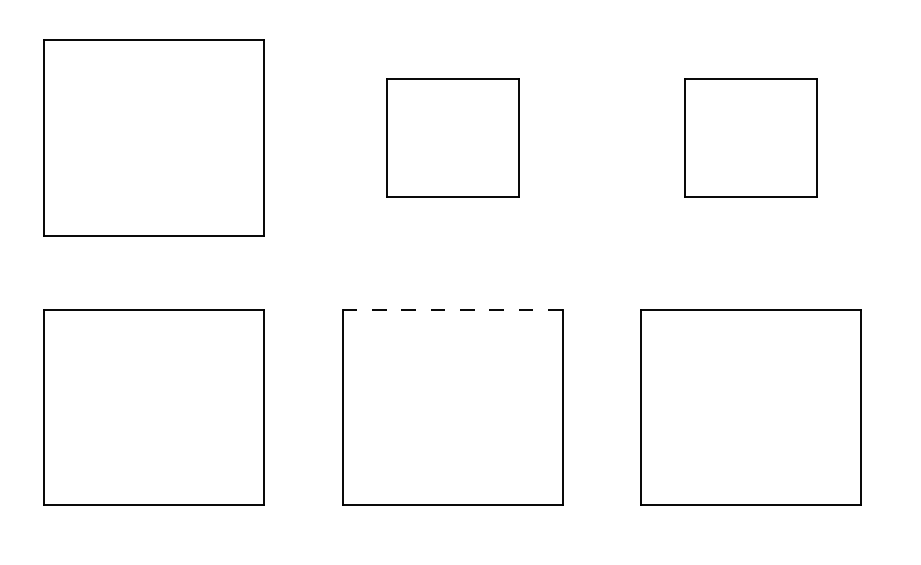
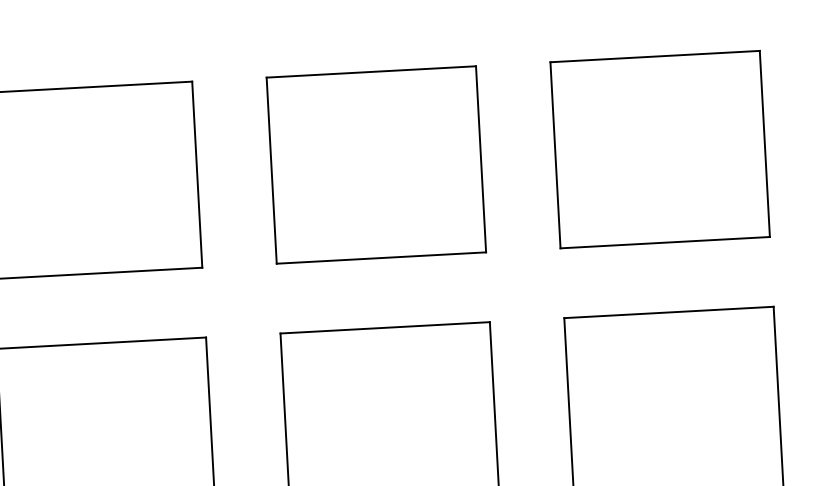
part: (452, 137) -> (376, 164), size x1.67
part: (750, 137) -> (659, 148), size x1.67
line: (453, 309) -> (386, 327), dashed -> solid

